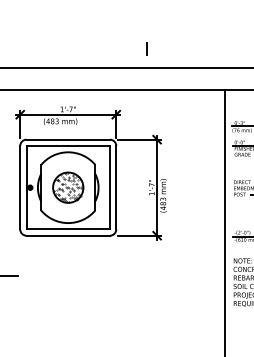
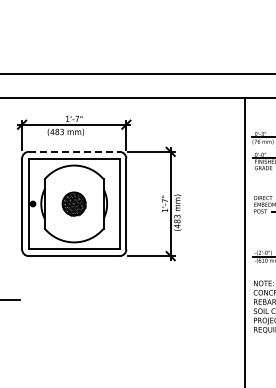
line: (146, 49) -> (159, 53), removed
line: (68, 139) -> (74, 151), solid -> dashed
part: (67, 187) -> (73, 203), size x0.7

